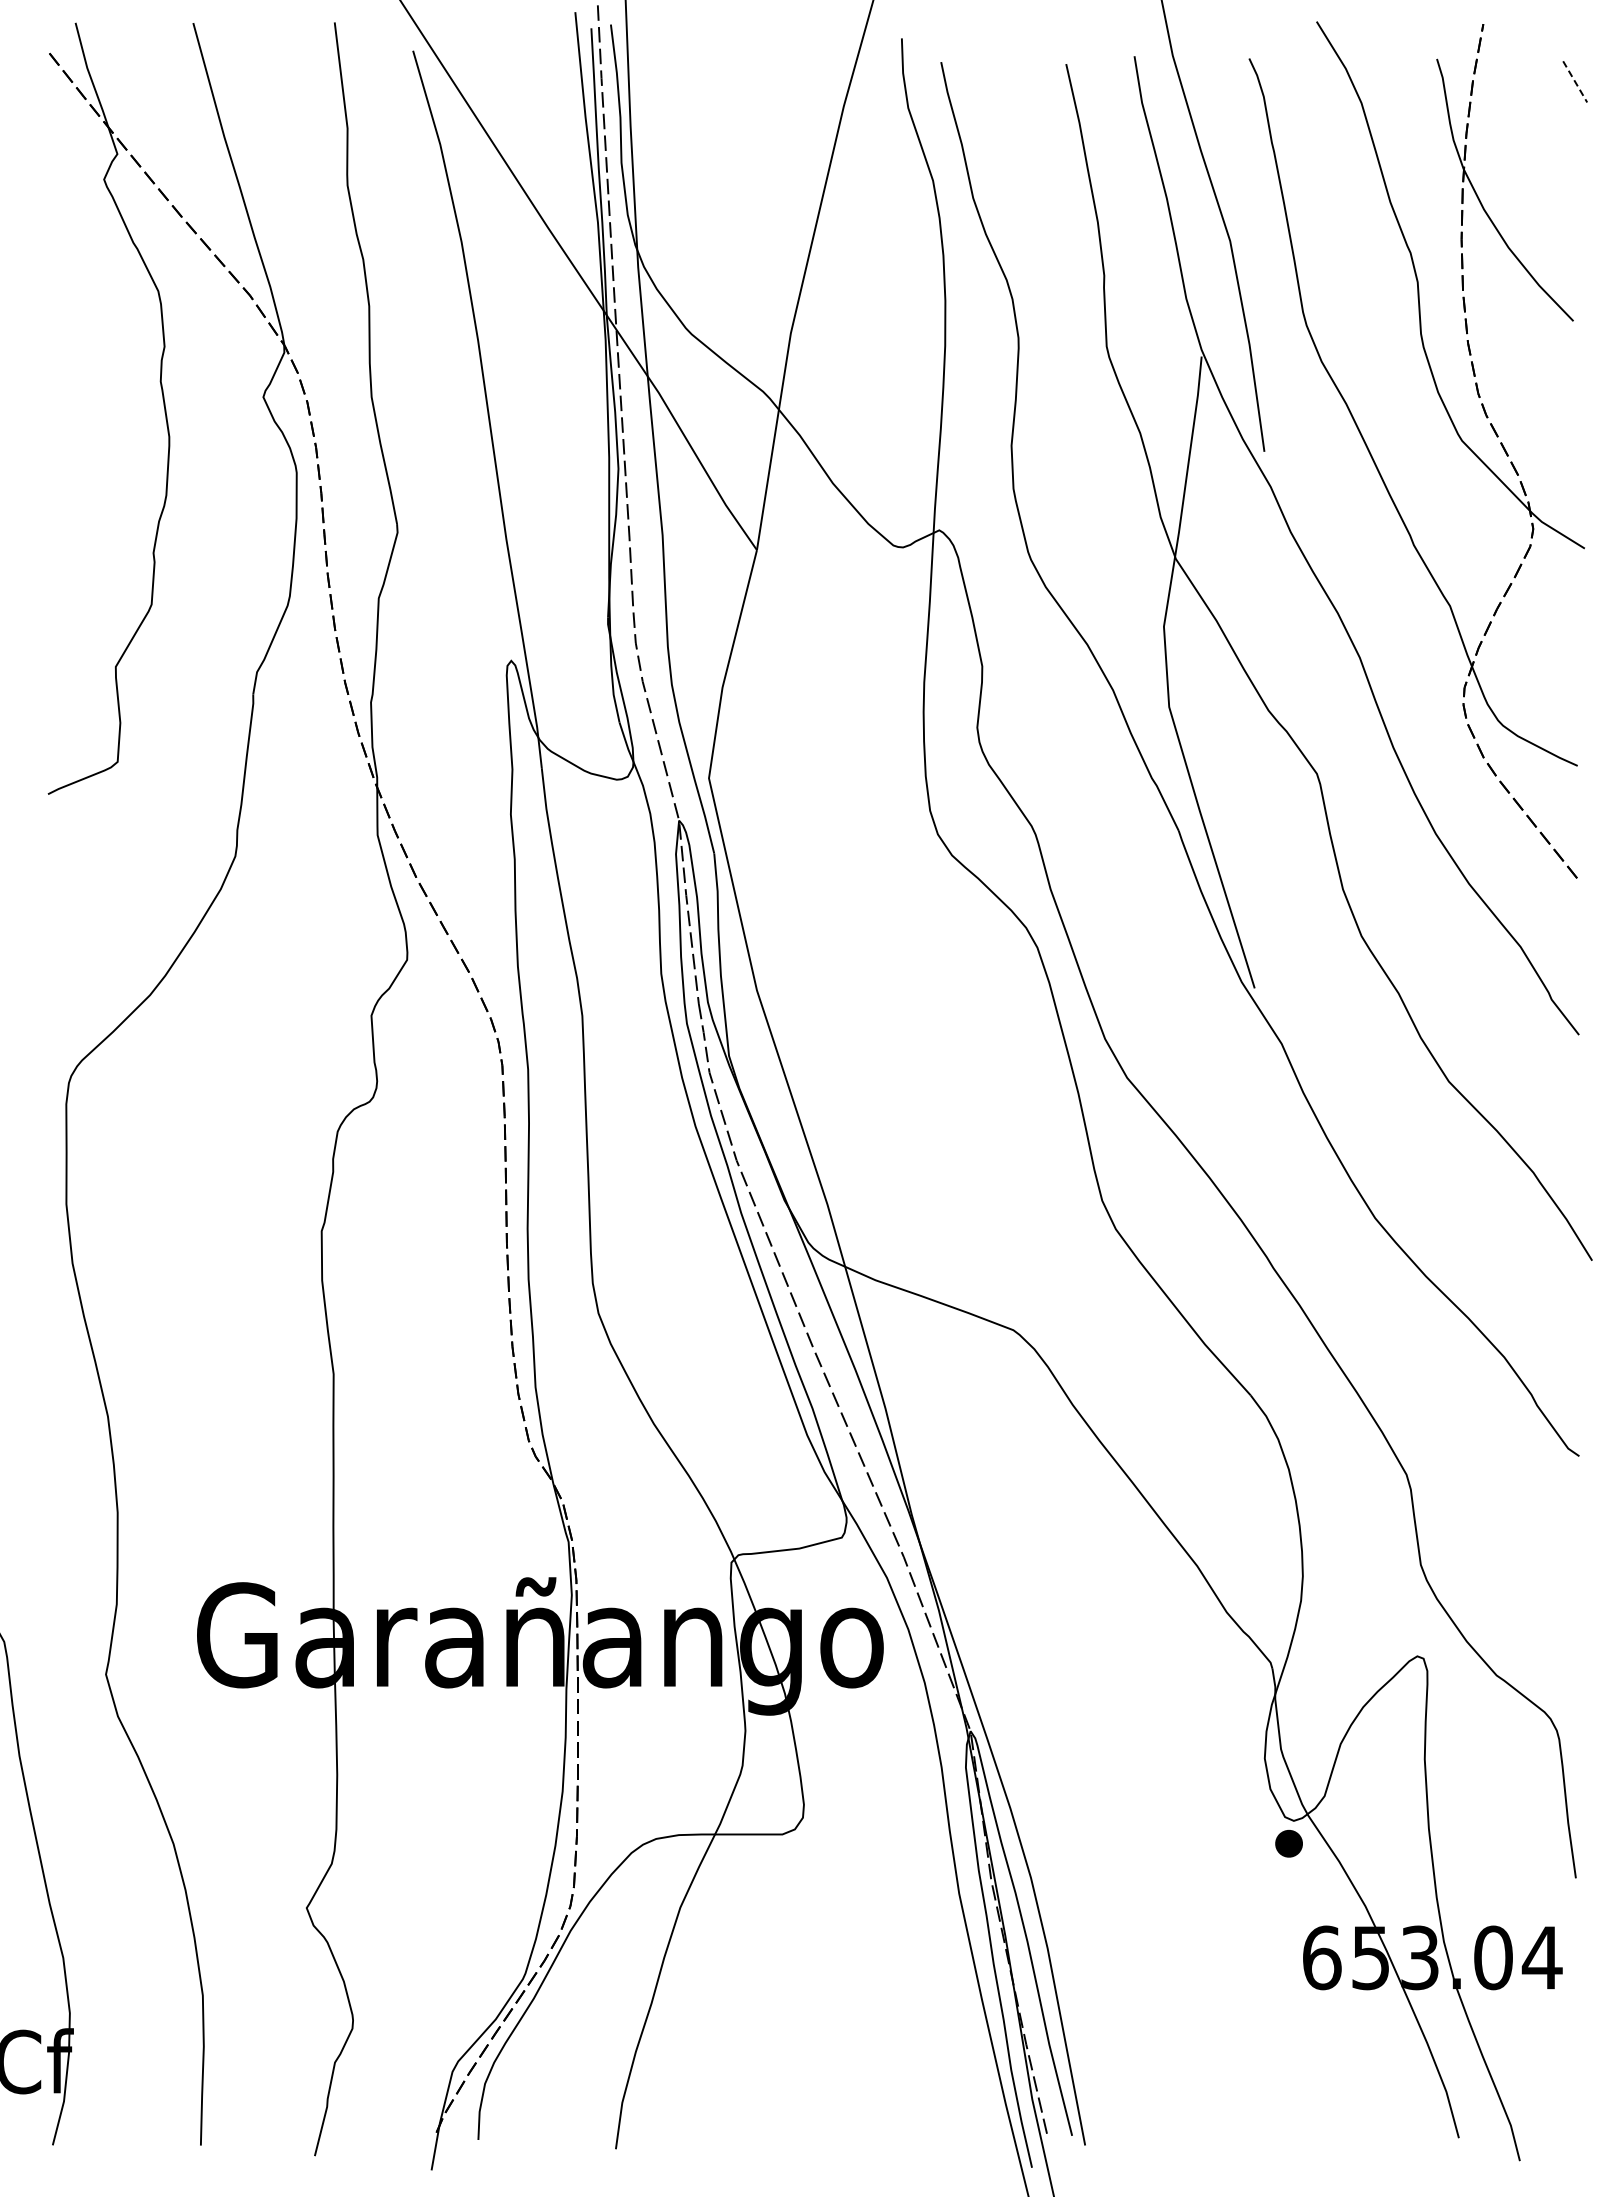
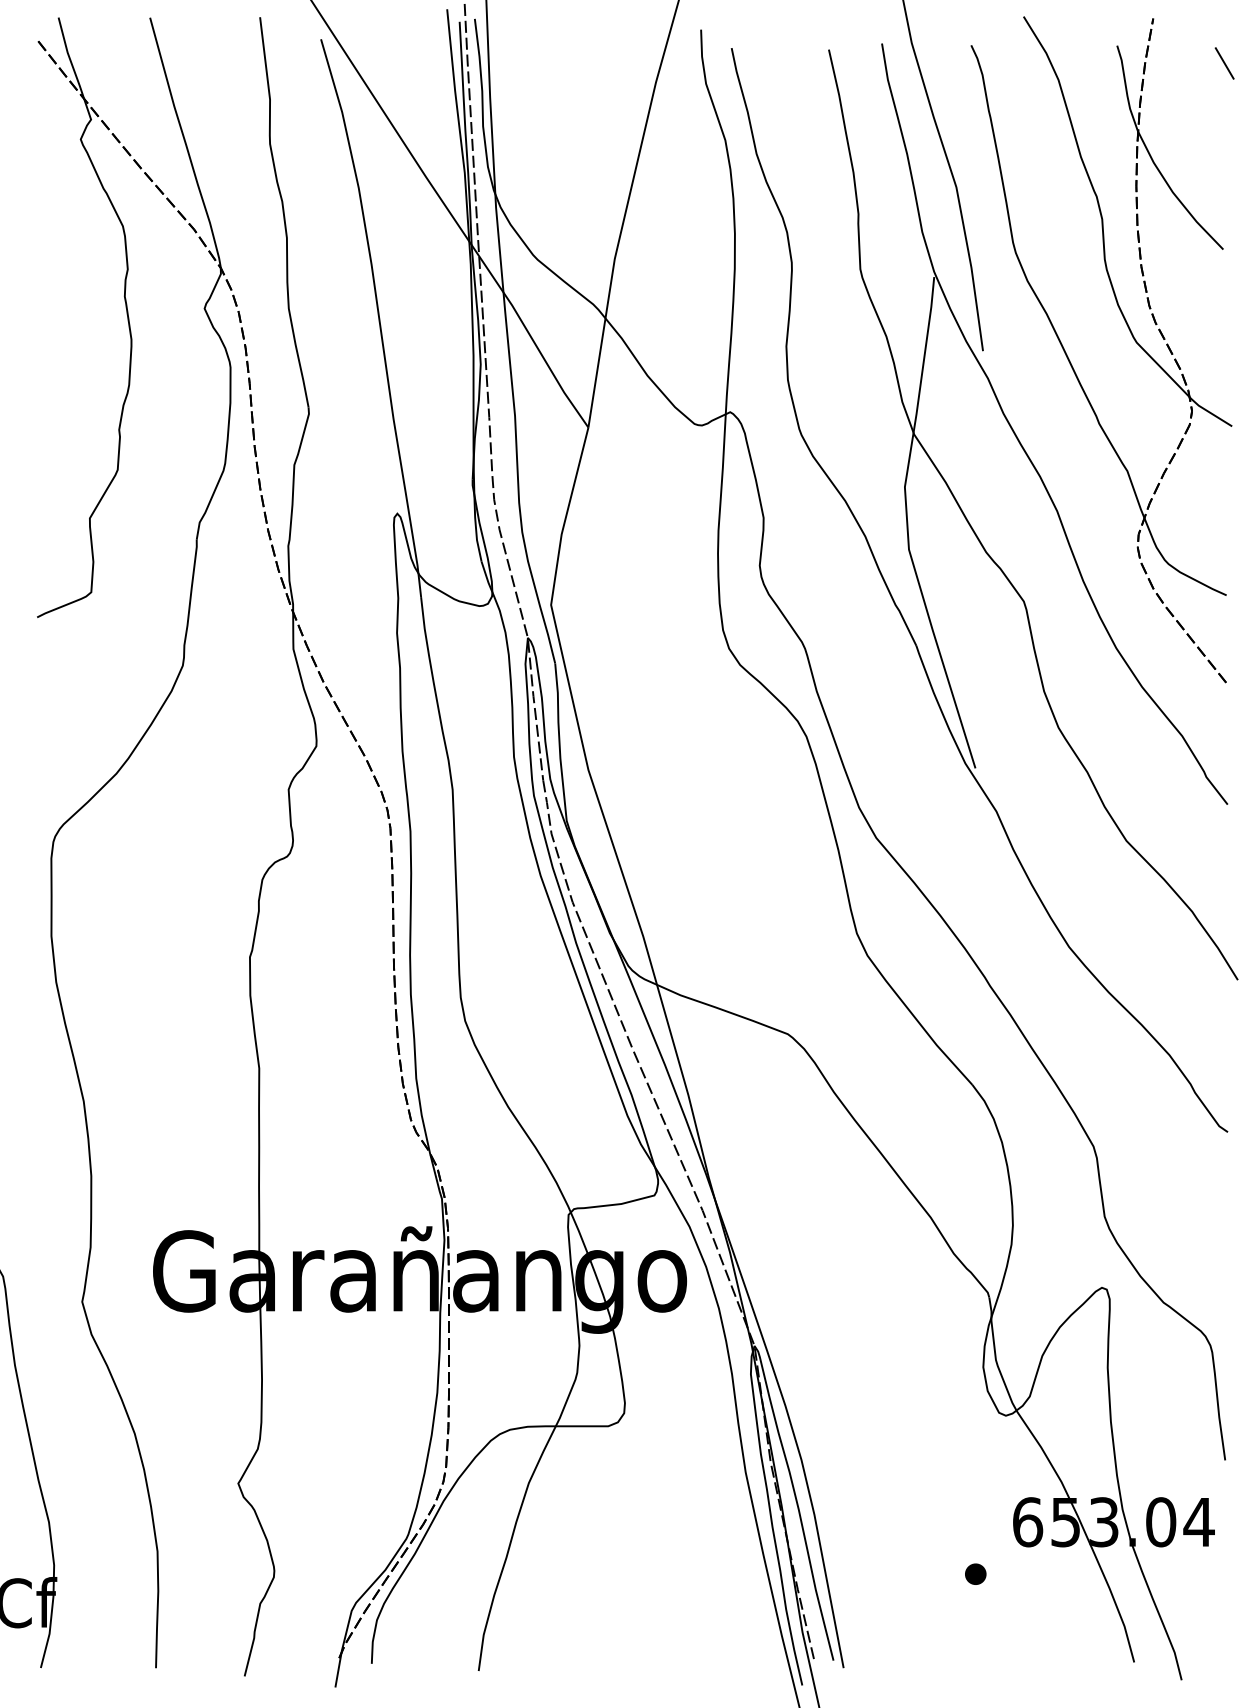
line: (1575, 81) -> (1224, 63), dashed -> solid
part: (1288, 1843) -> (975, 1574), moved

